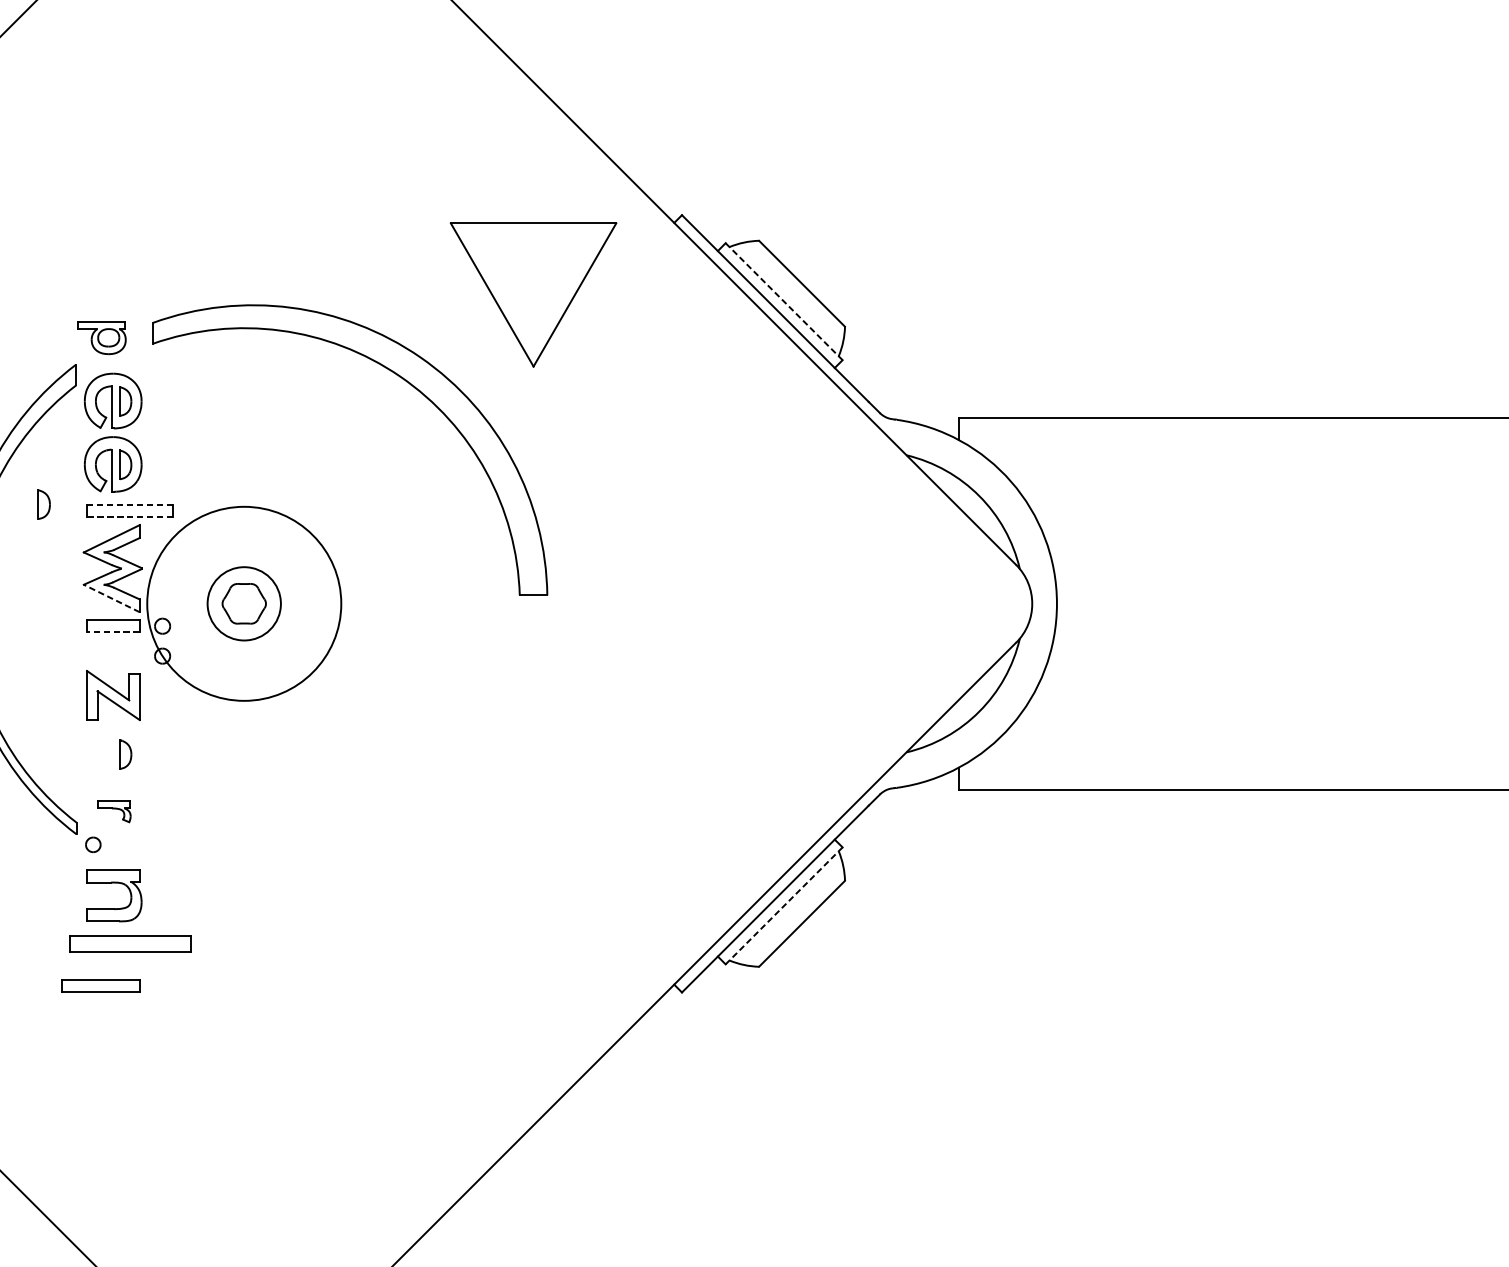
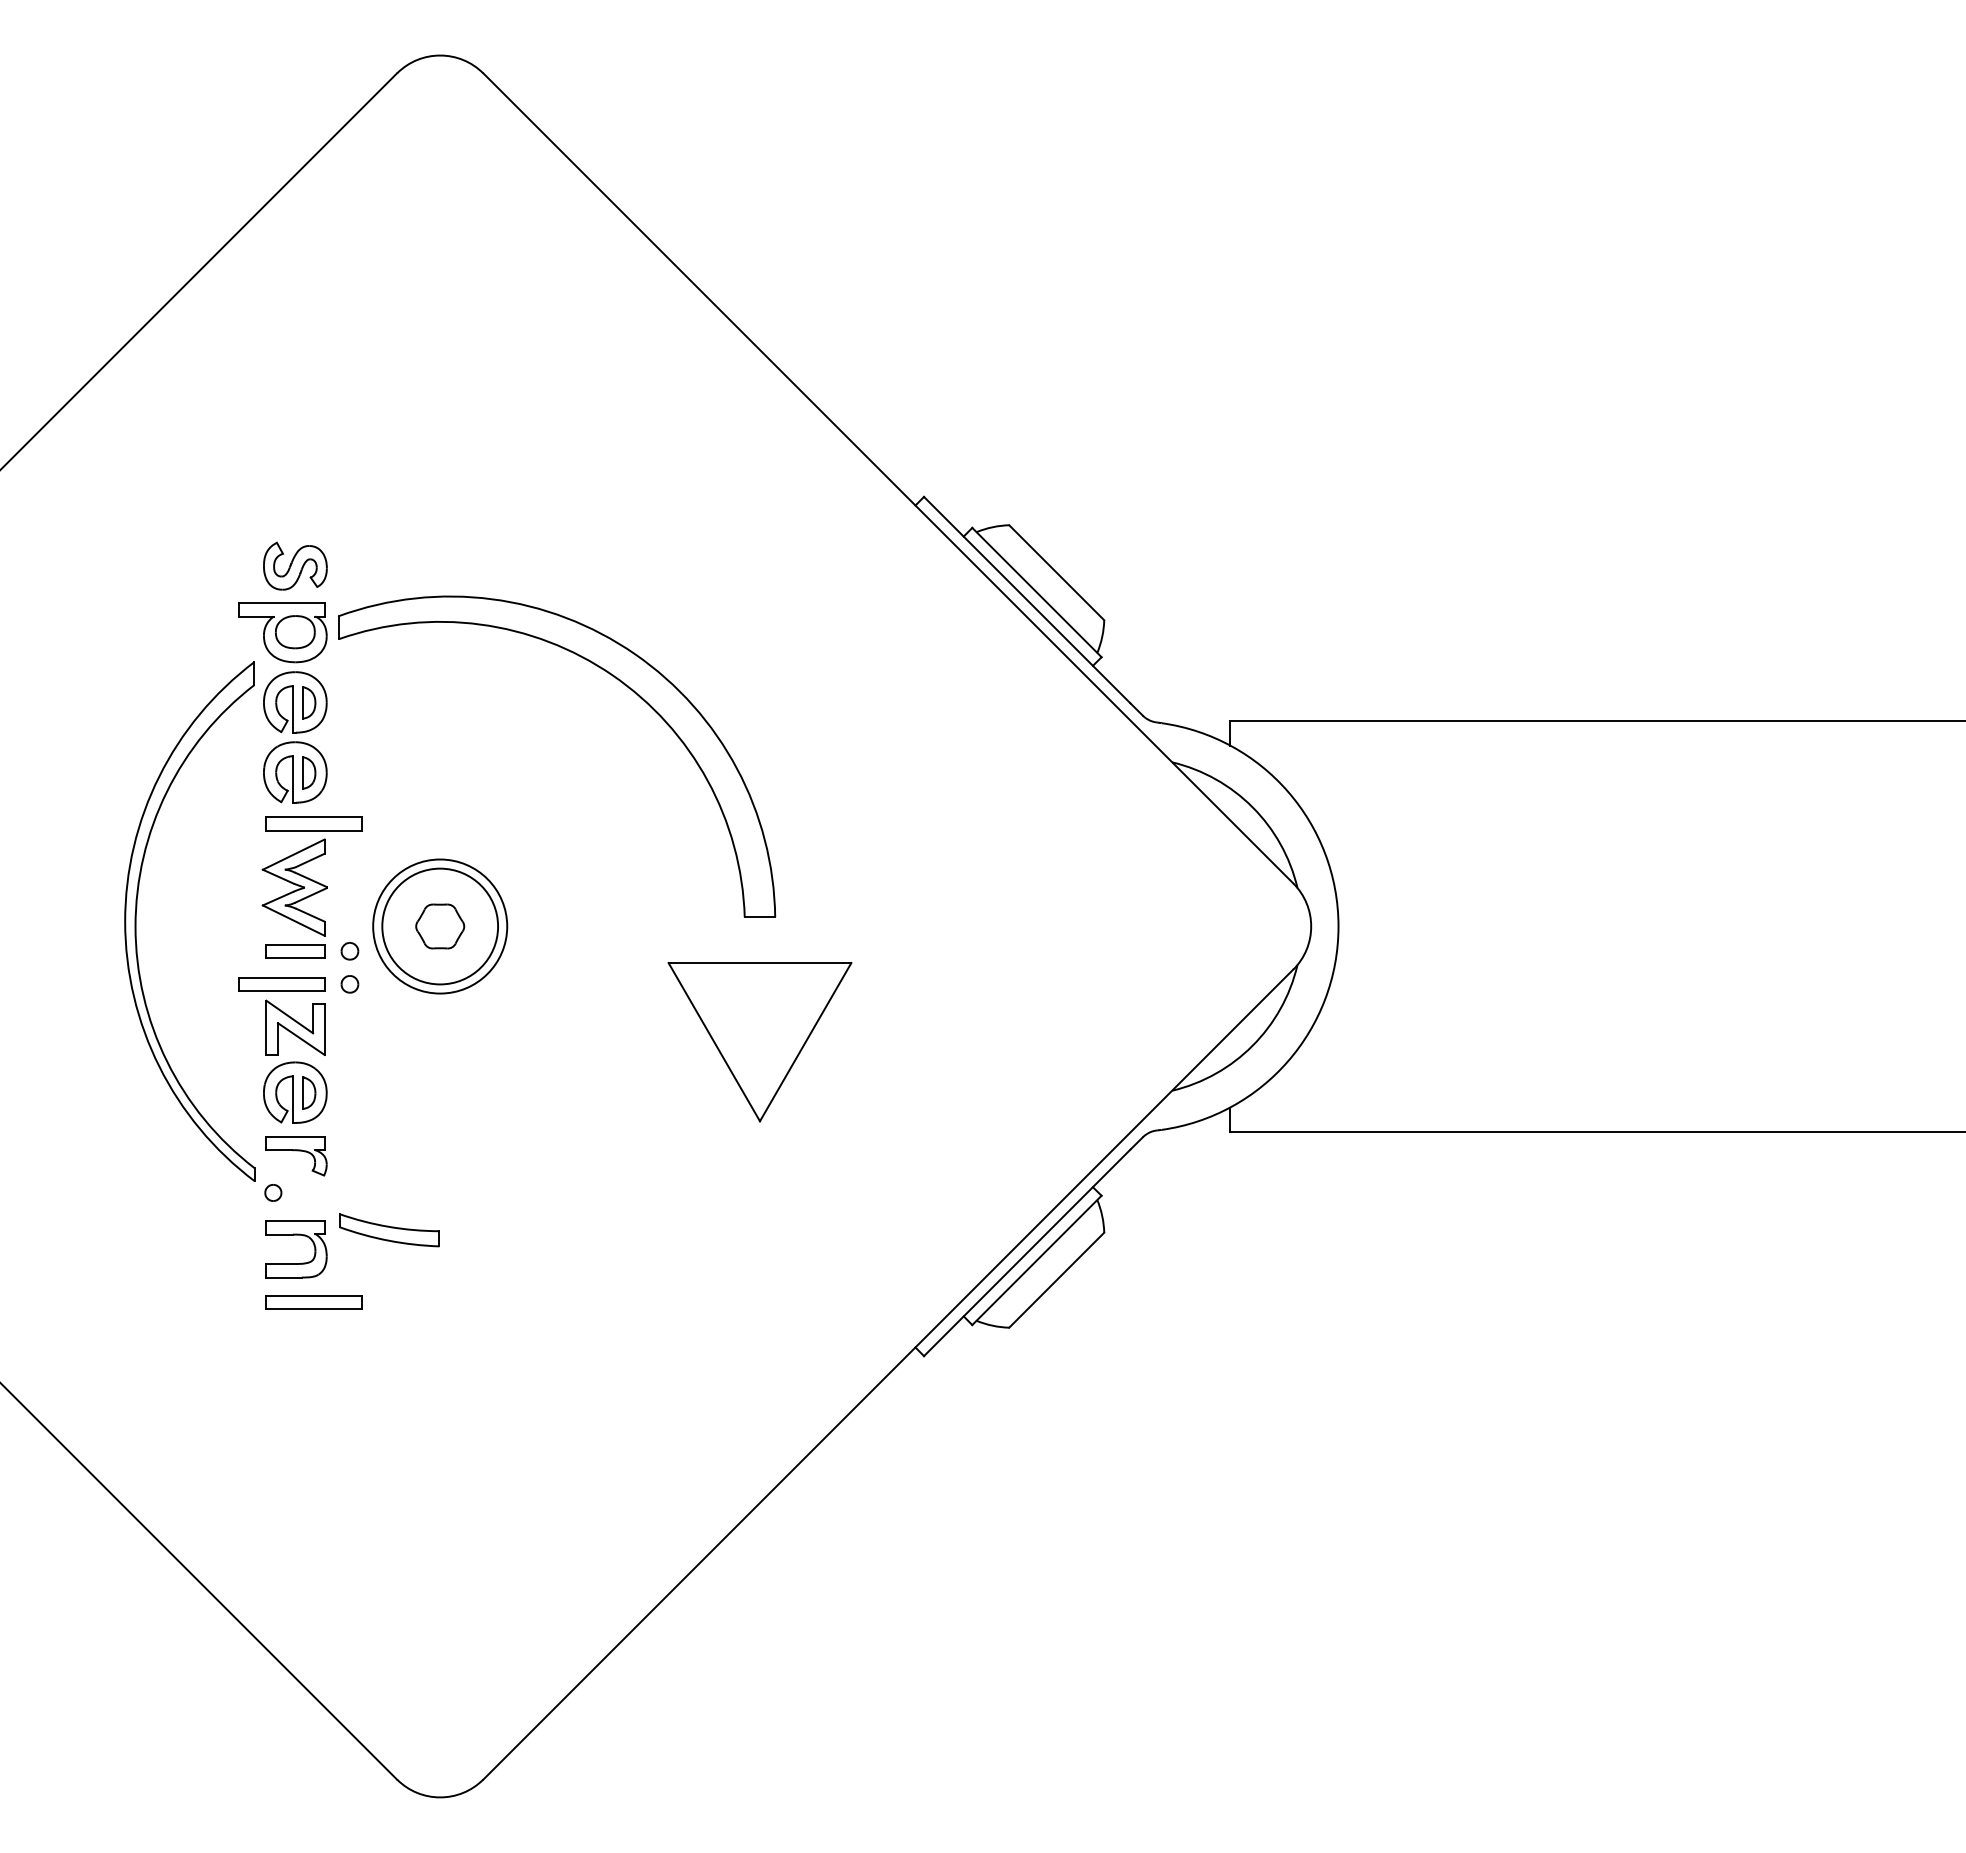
part: (113, 277) -> (295, 565), added
part: (533, 295) -> (759, 1042), moved
line: (784, 301) -> (1037, 592), dashed -> solid
part: (101, 337) -> (282, 632), size x1.67
part: (44, 504) -> (219, 816), removed
line: (130, 505) -> (314, 817), dashed -> solid
line: (130, 516) -> (314, 830), dashed -> solid
line: (111, 598) -> (293, 920), dashed -> solid
circle: (244, 603) -> (440, 926), size x0.62
circle: (244, 603) -> (440, 926), size x1.43
line: (113, 631) -> (295, 957), dashed -> solid
part: (113, 753) -> (295, 1092), added
part: (114, 811) -> (296, 1156), size x1.67
part: (198, 878) -> (389, 1230), added
line: (783, 905) -> (1036, 1260), dashed -> solid
part: (129, 943) -> (313, 1302), size x0.71
part: (100, 986) -> (281, 984), moved

